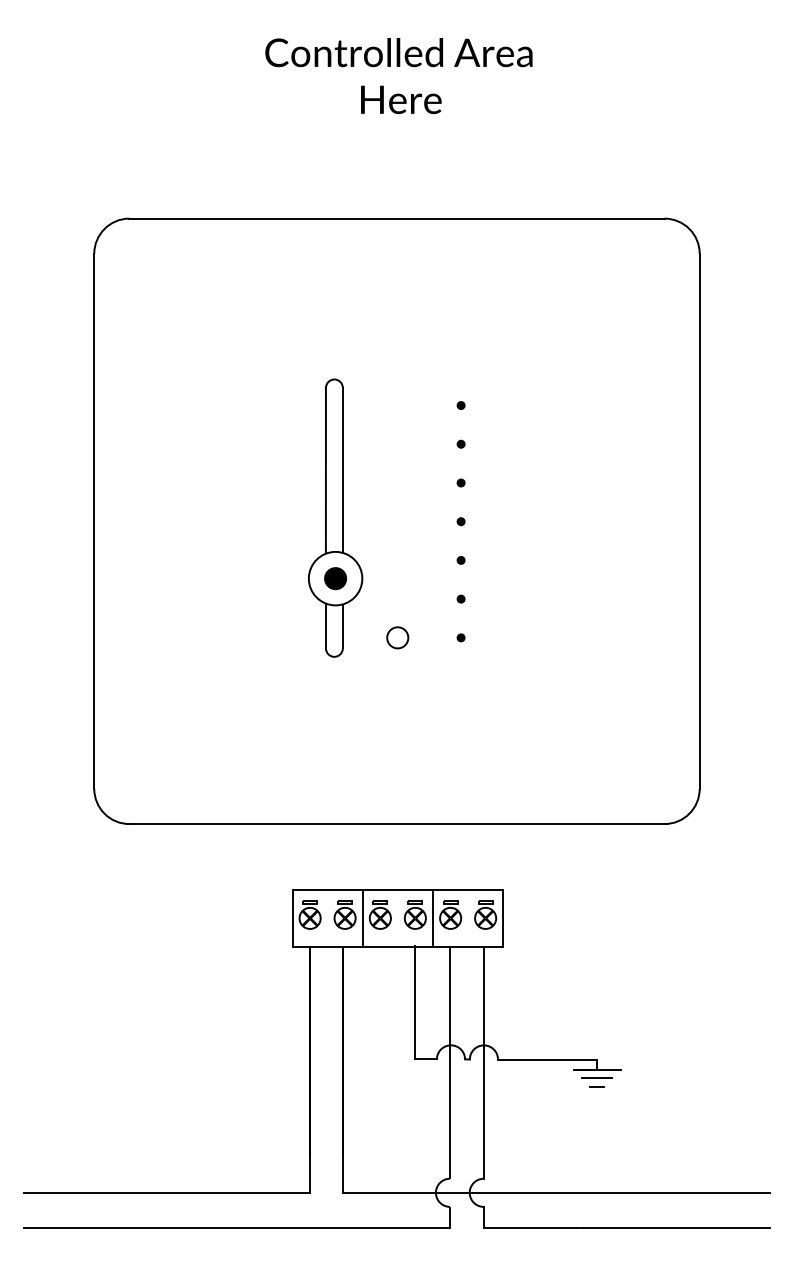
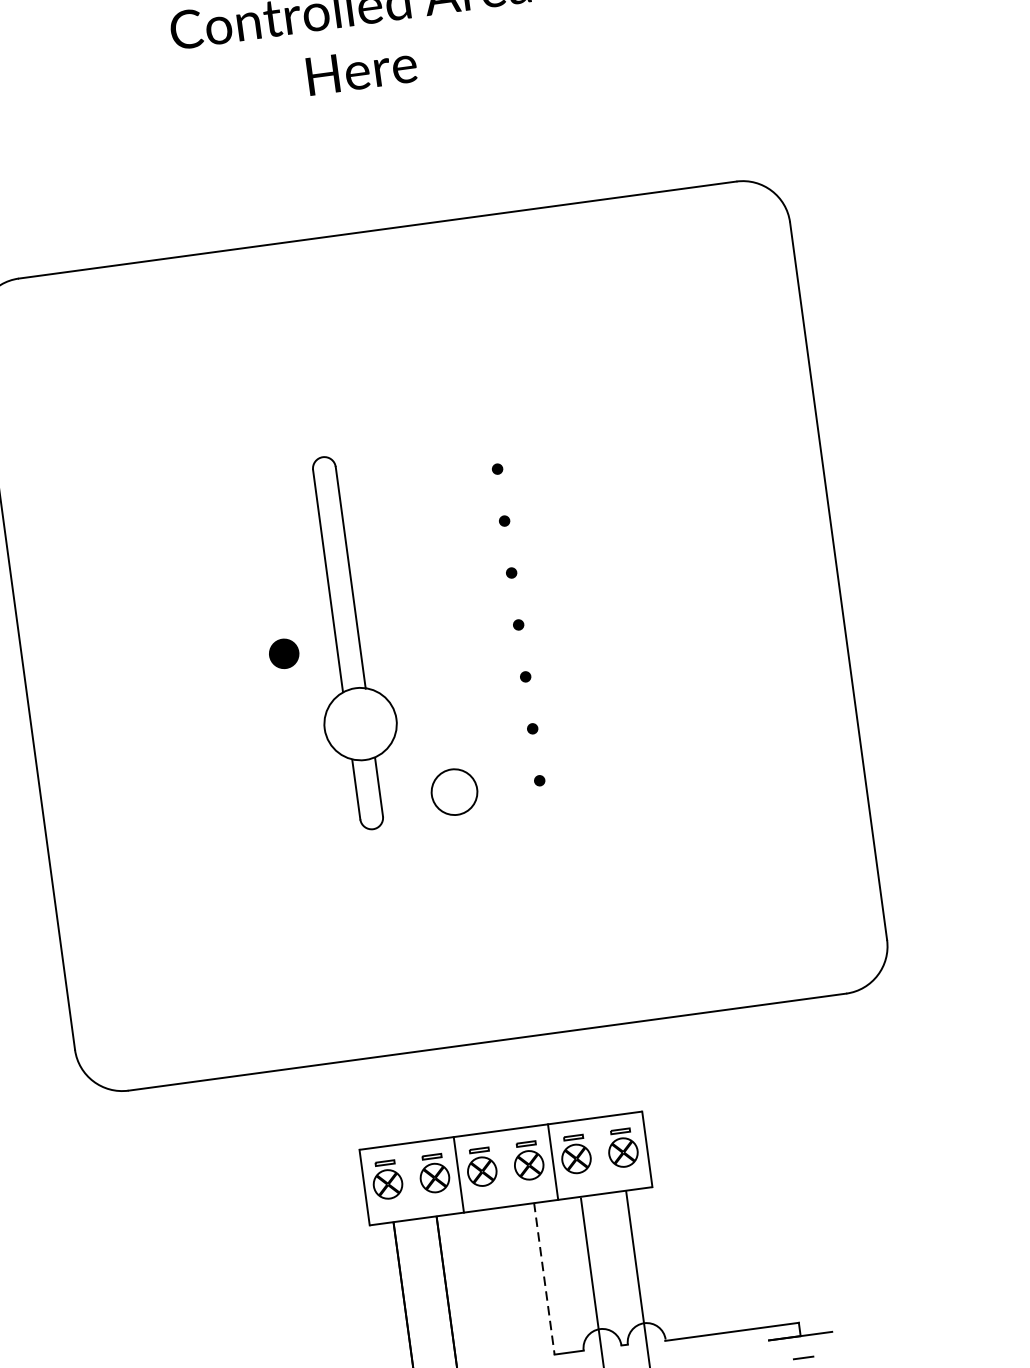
part: (335, 578) -> (284, 653), moved
circle: (397, 637) -> (454, 791), size x1.6
line: (415, 1002) -> (544, 1278), solid -> dashed
line: (596, 1078) -> (801, 1347), removed

